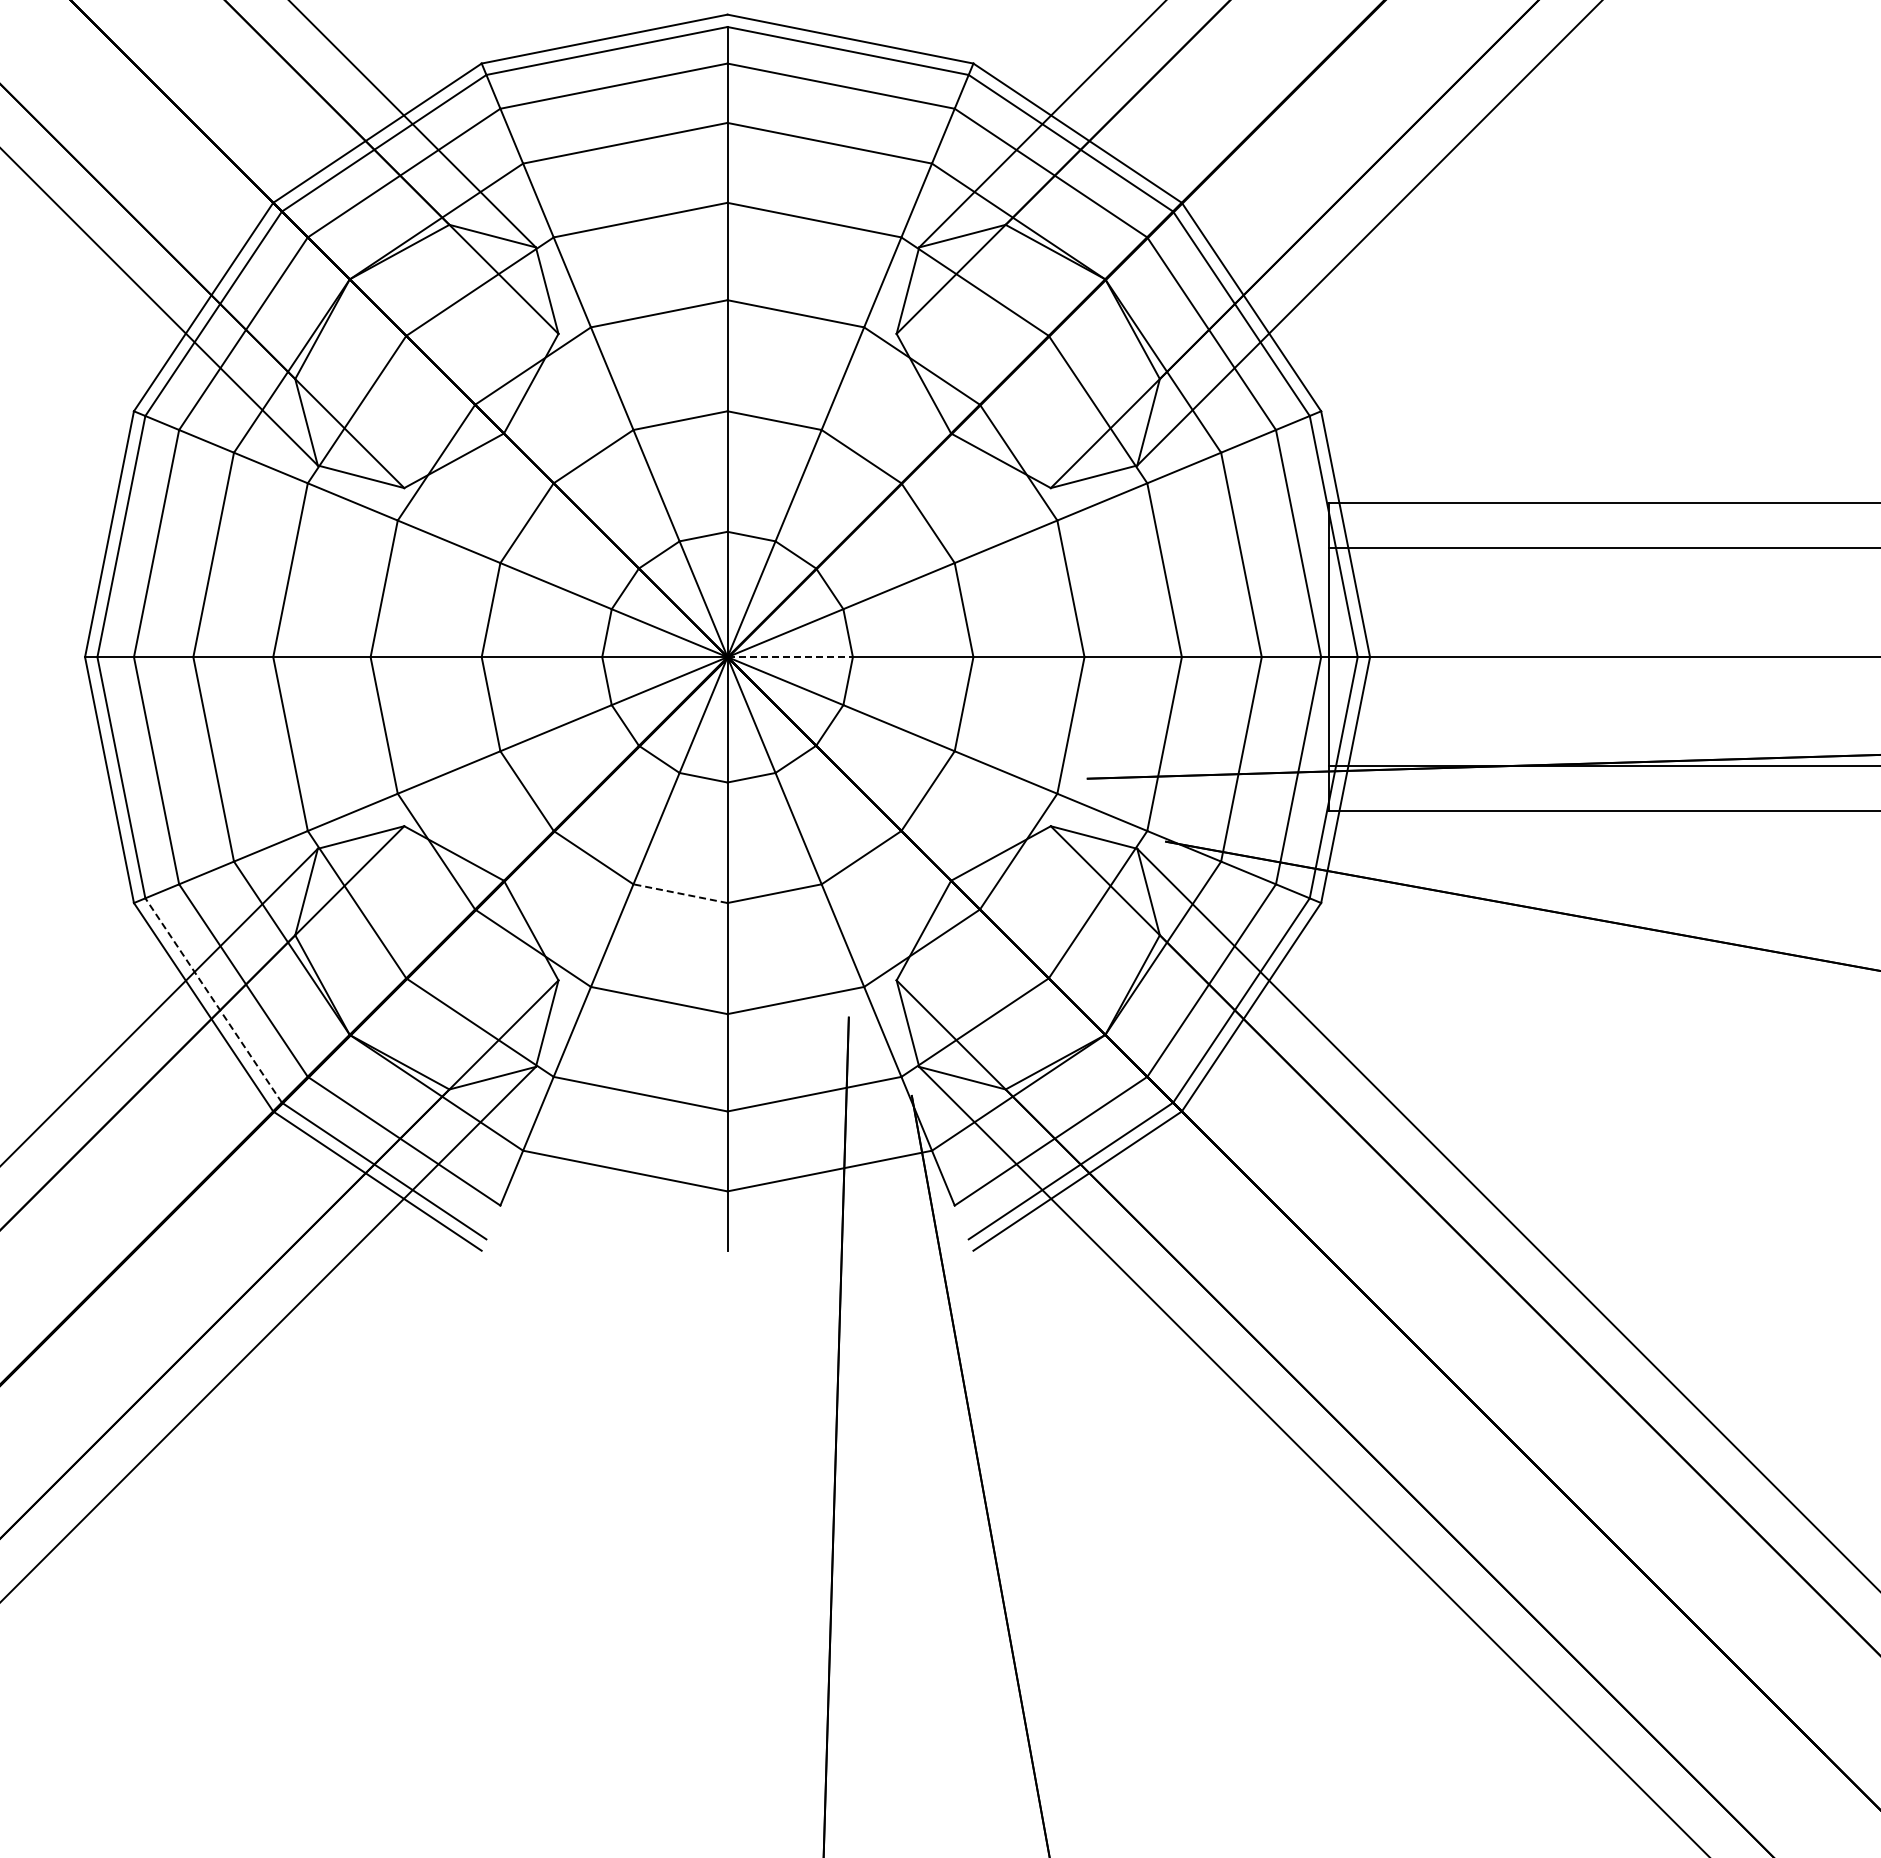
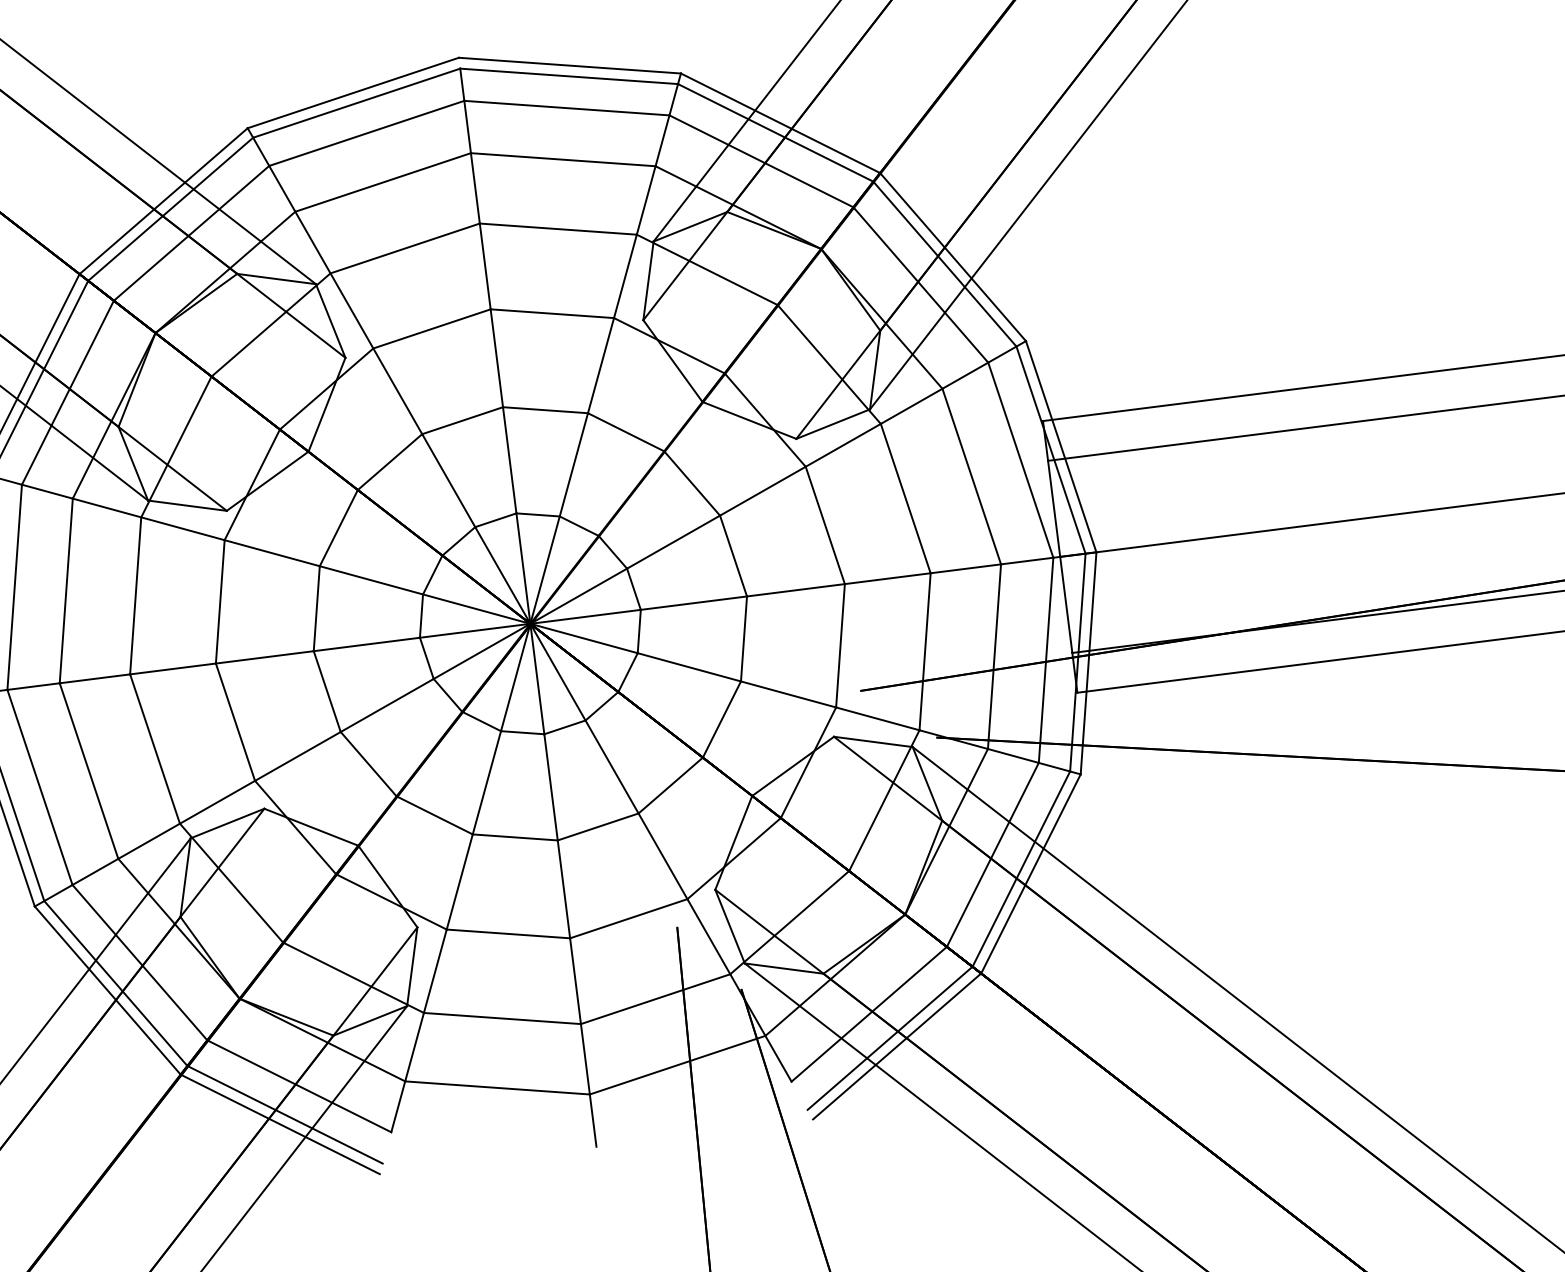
line: (790, 657) -> (585, 617), dashed -> solid
line: (680, 893) -> (515, 837), dashed -> solid
line: (213, 1000) -> (115, 983), dashed -> solid

